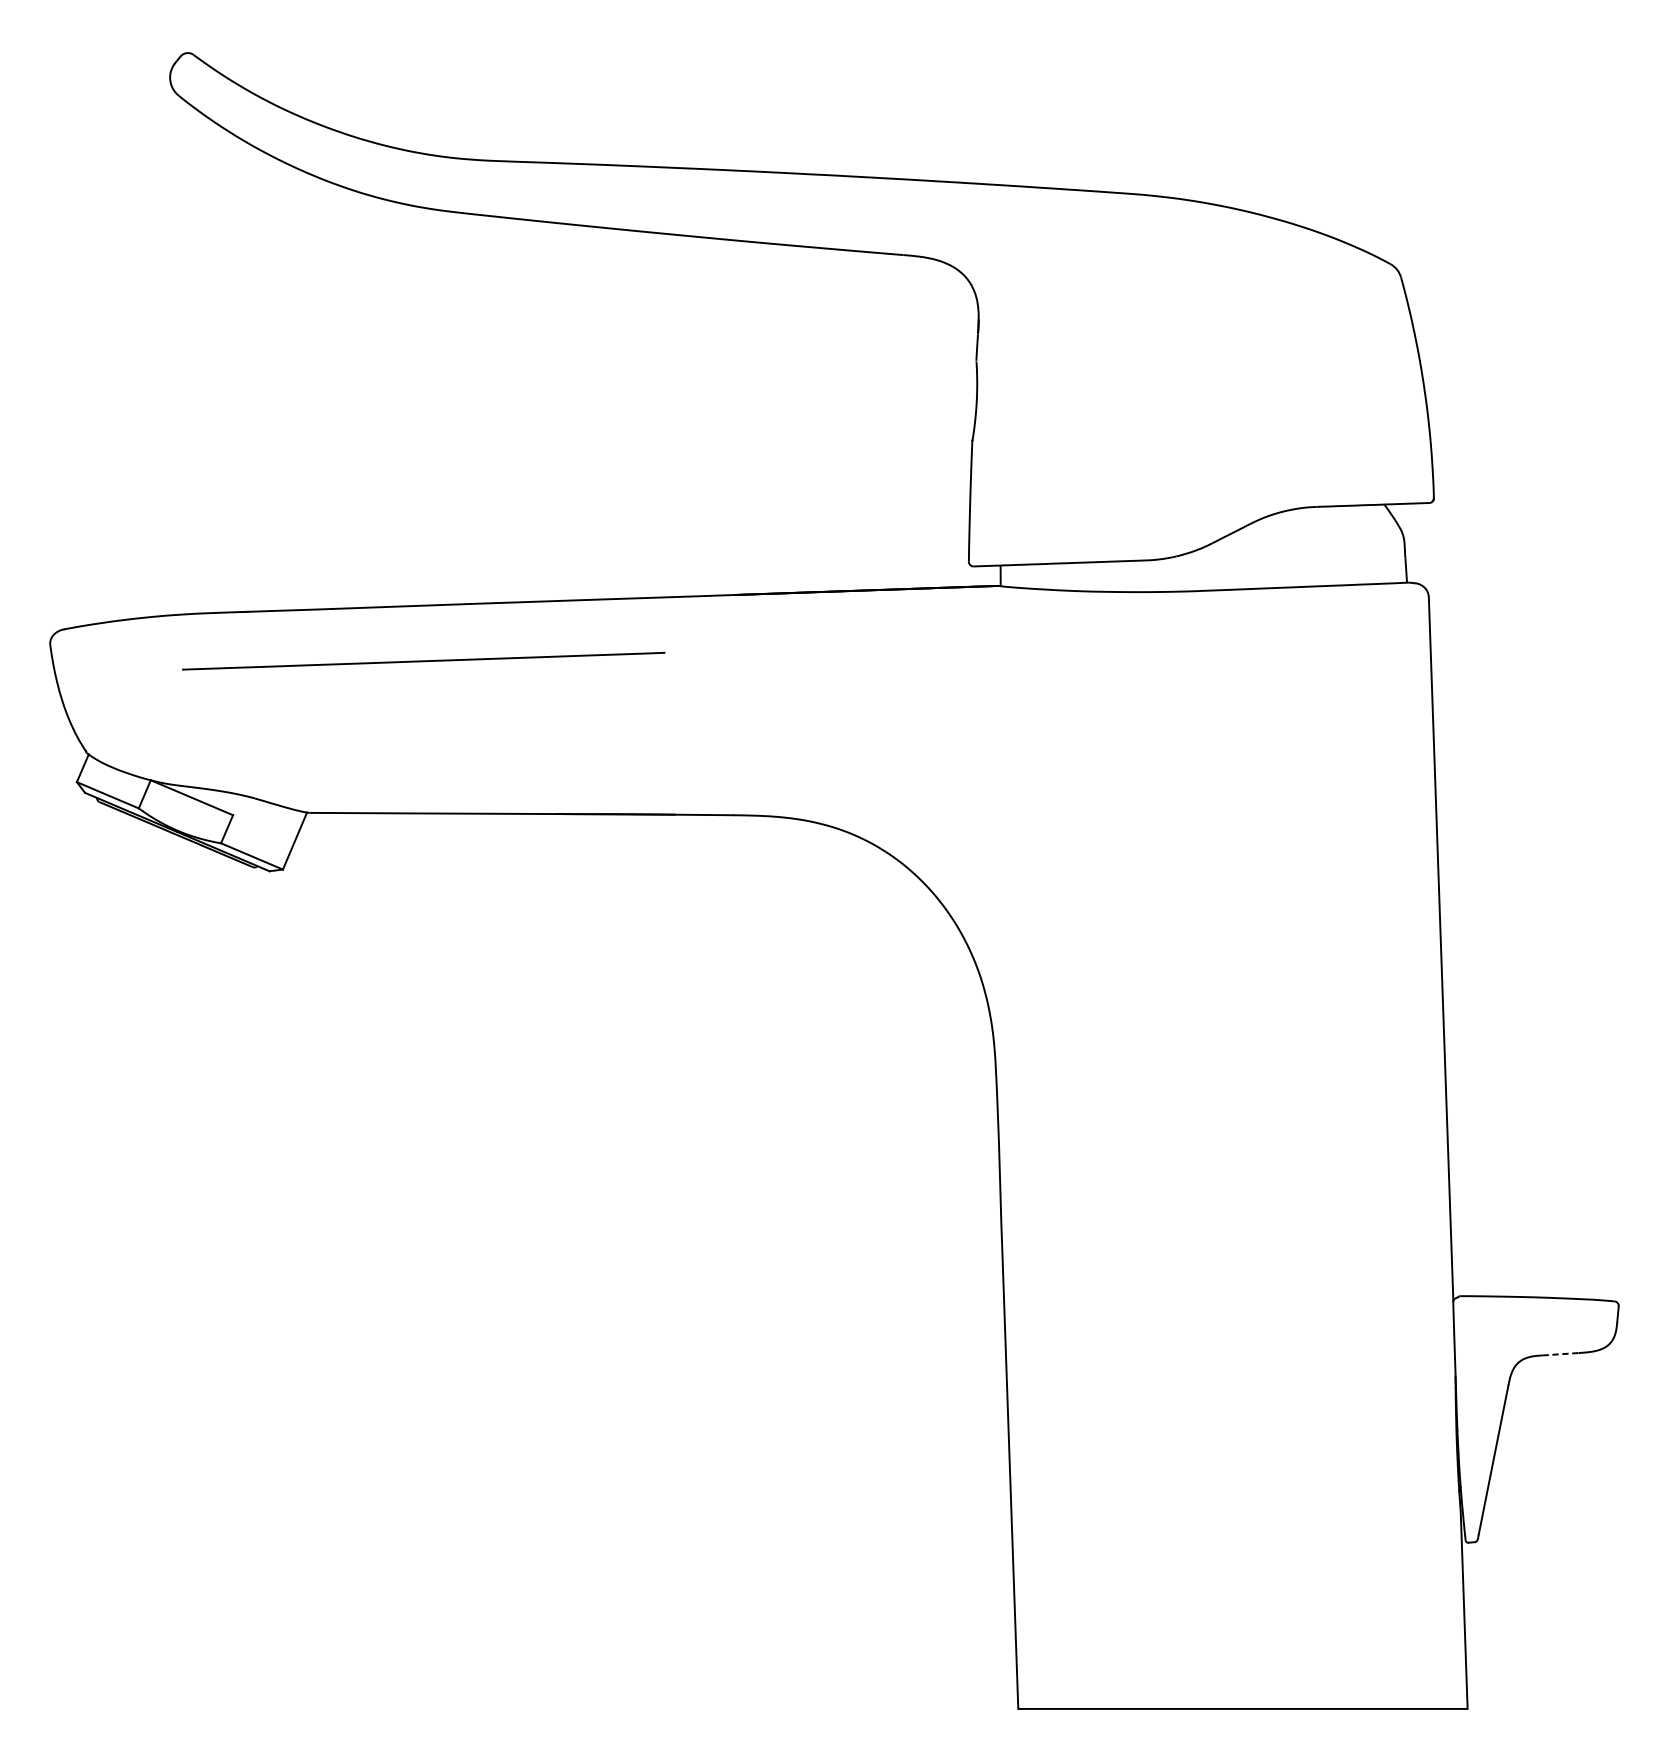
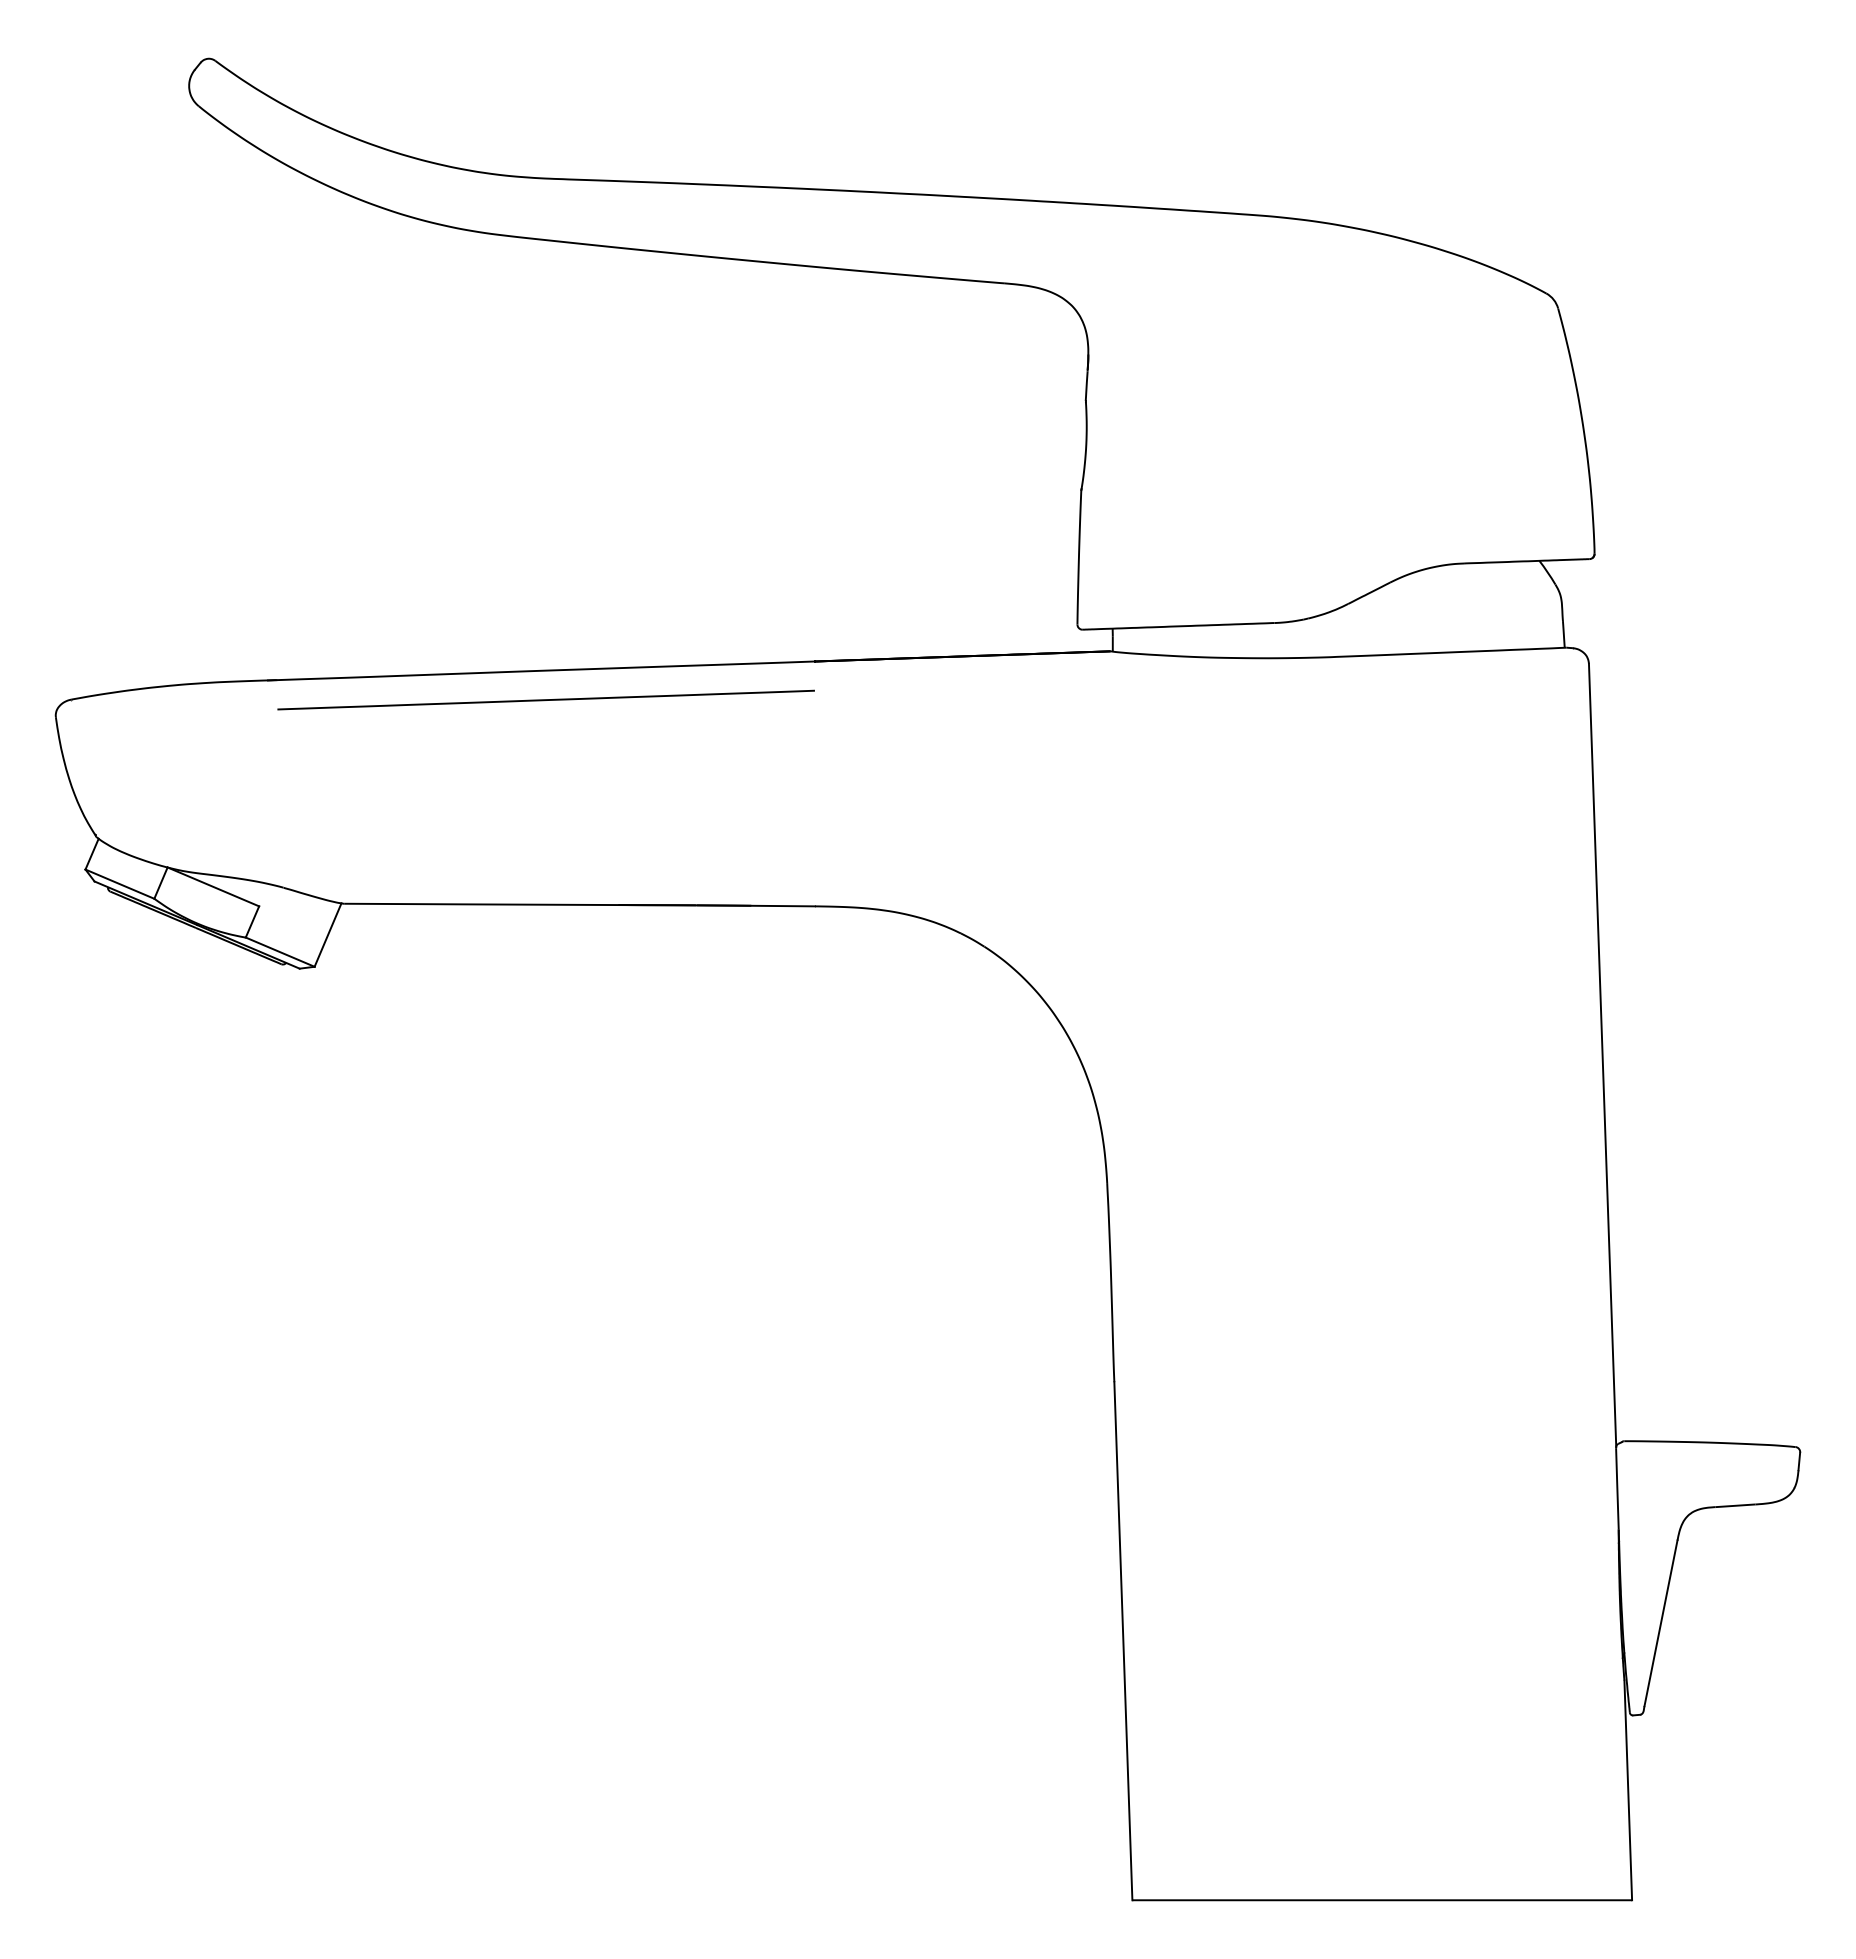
line: (423, 660) -> (545, 699), moved
line: (1560, 1353) -> (1735, 1505), dashed -> solid

